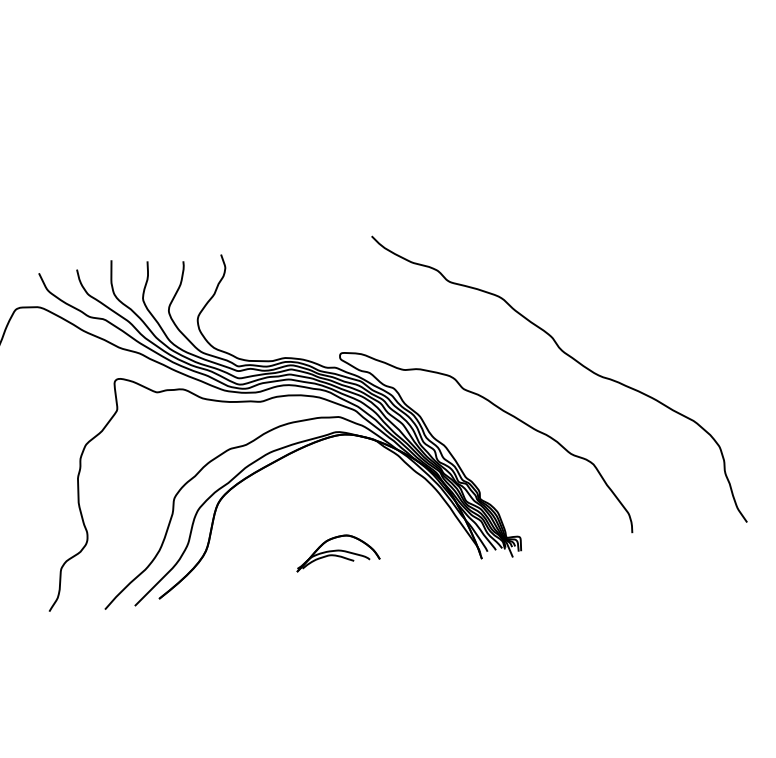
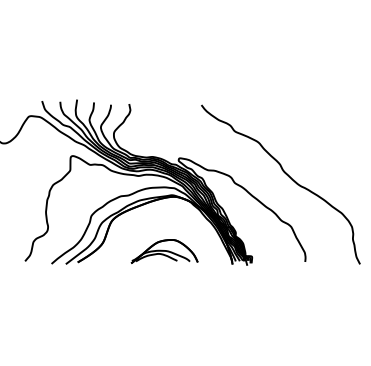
part: (336, 551) -> (164, 251), size x1.67

